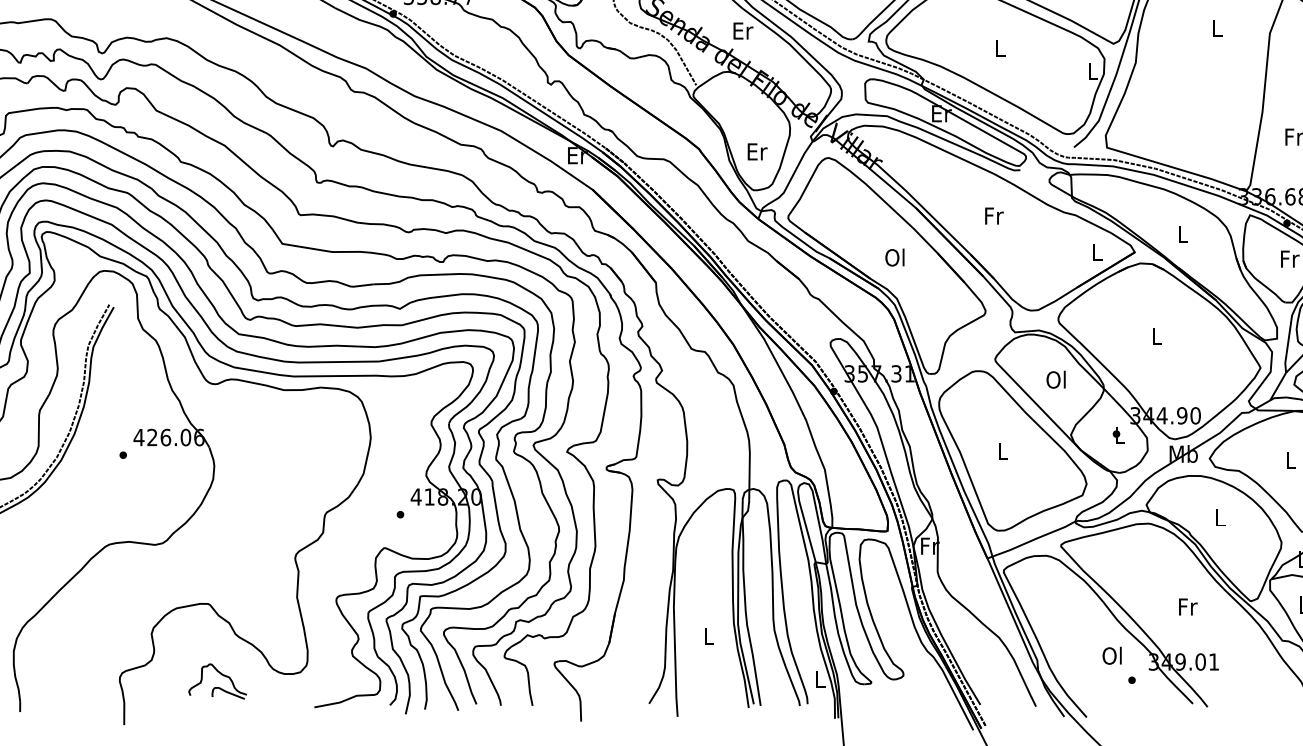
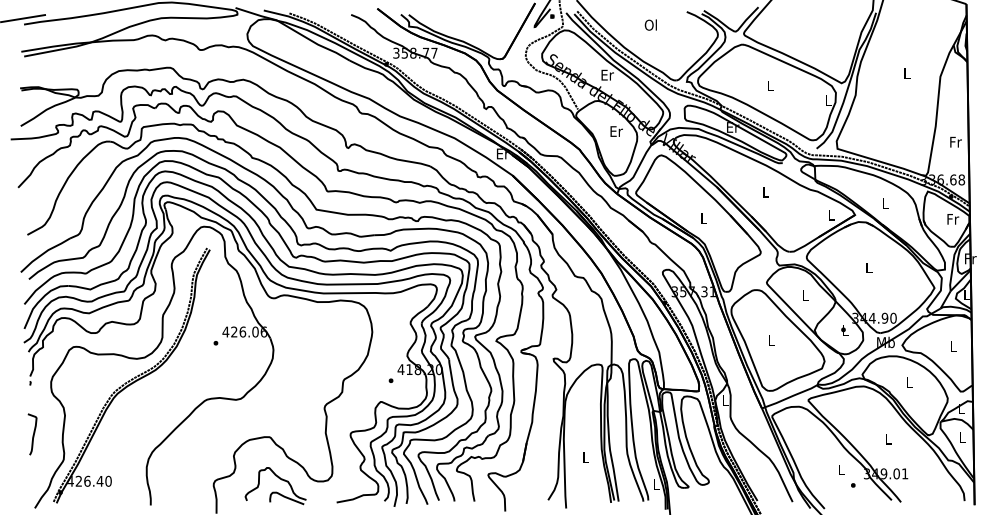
text: (757, 151) -> (616, 131), moved
text: (994, 215) -> (766, 191), Fr -> L
text: (894, 256) -> (703, 217), Ol -> L
text: (1056, 379) -> (805, 295), Ol -> L
text: (929, 545) -> (725, 400), Fr -> L
text: (1187, 606) -> (888, 438), Fr -> L
text: (1111, 655) -> (840, 469), Ol -> L
part: (217, 682) -> (275, 486), size x1.67

